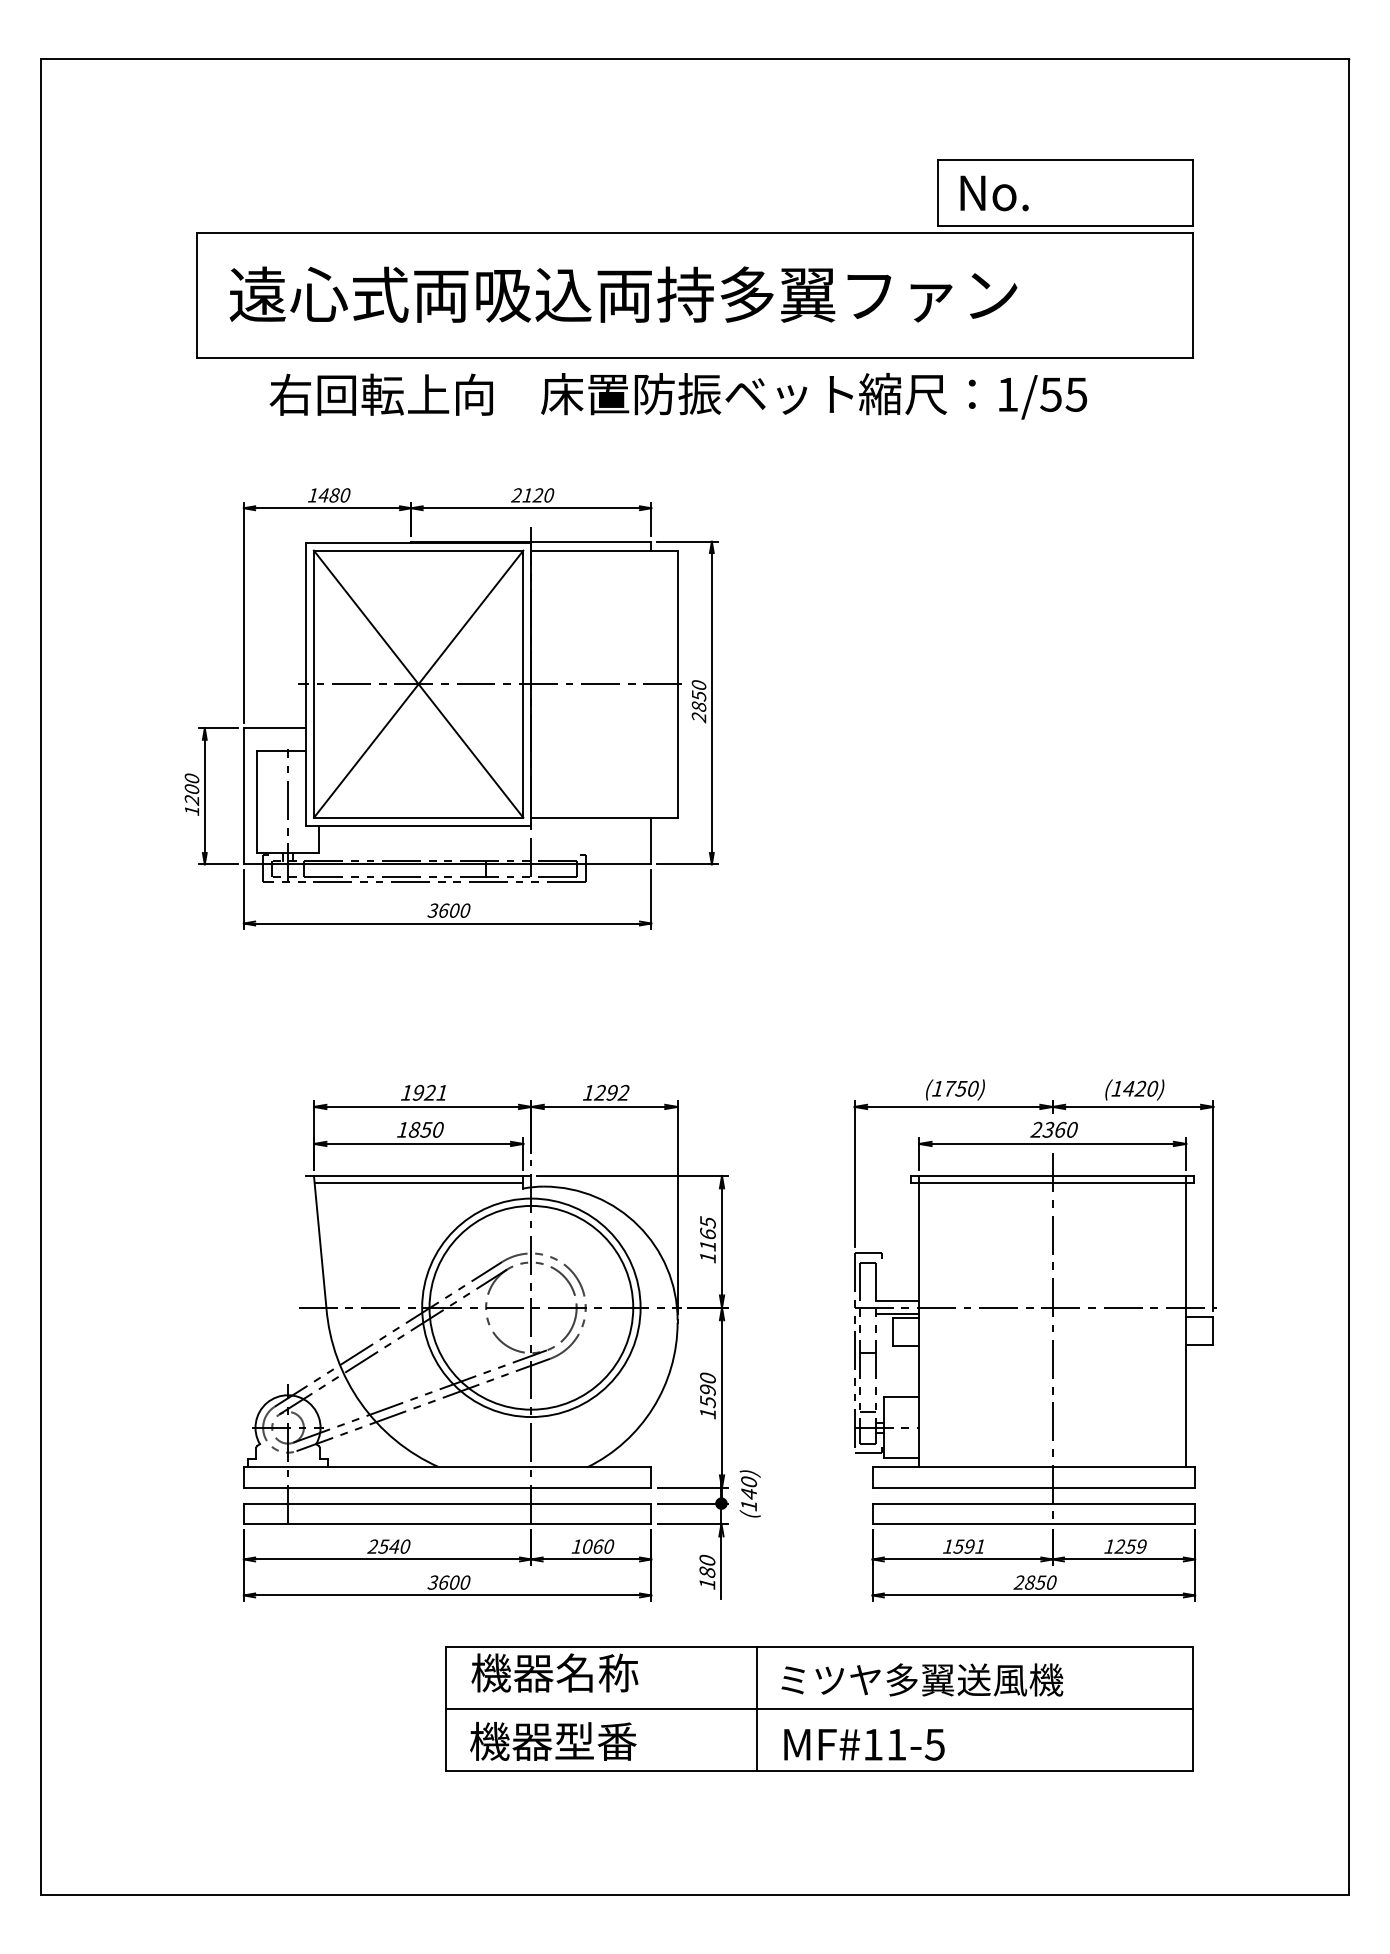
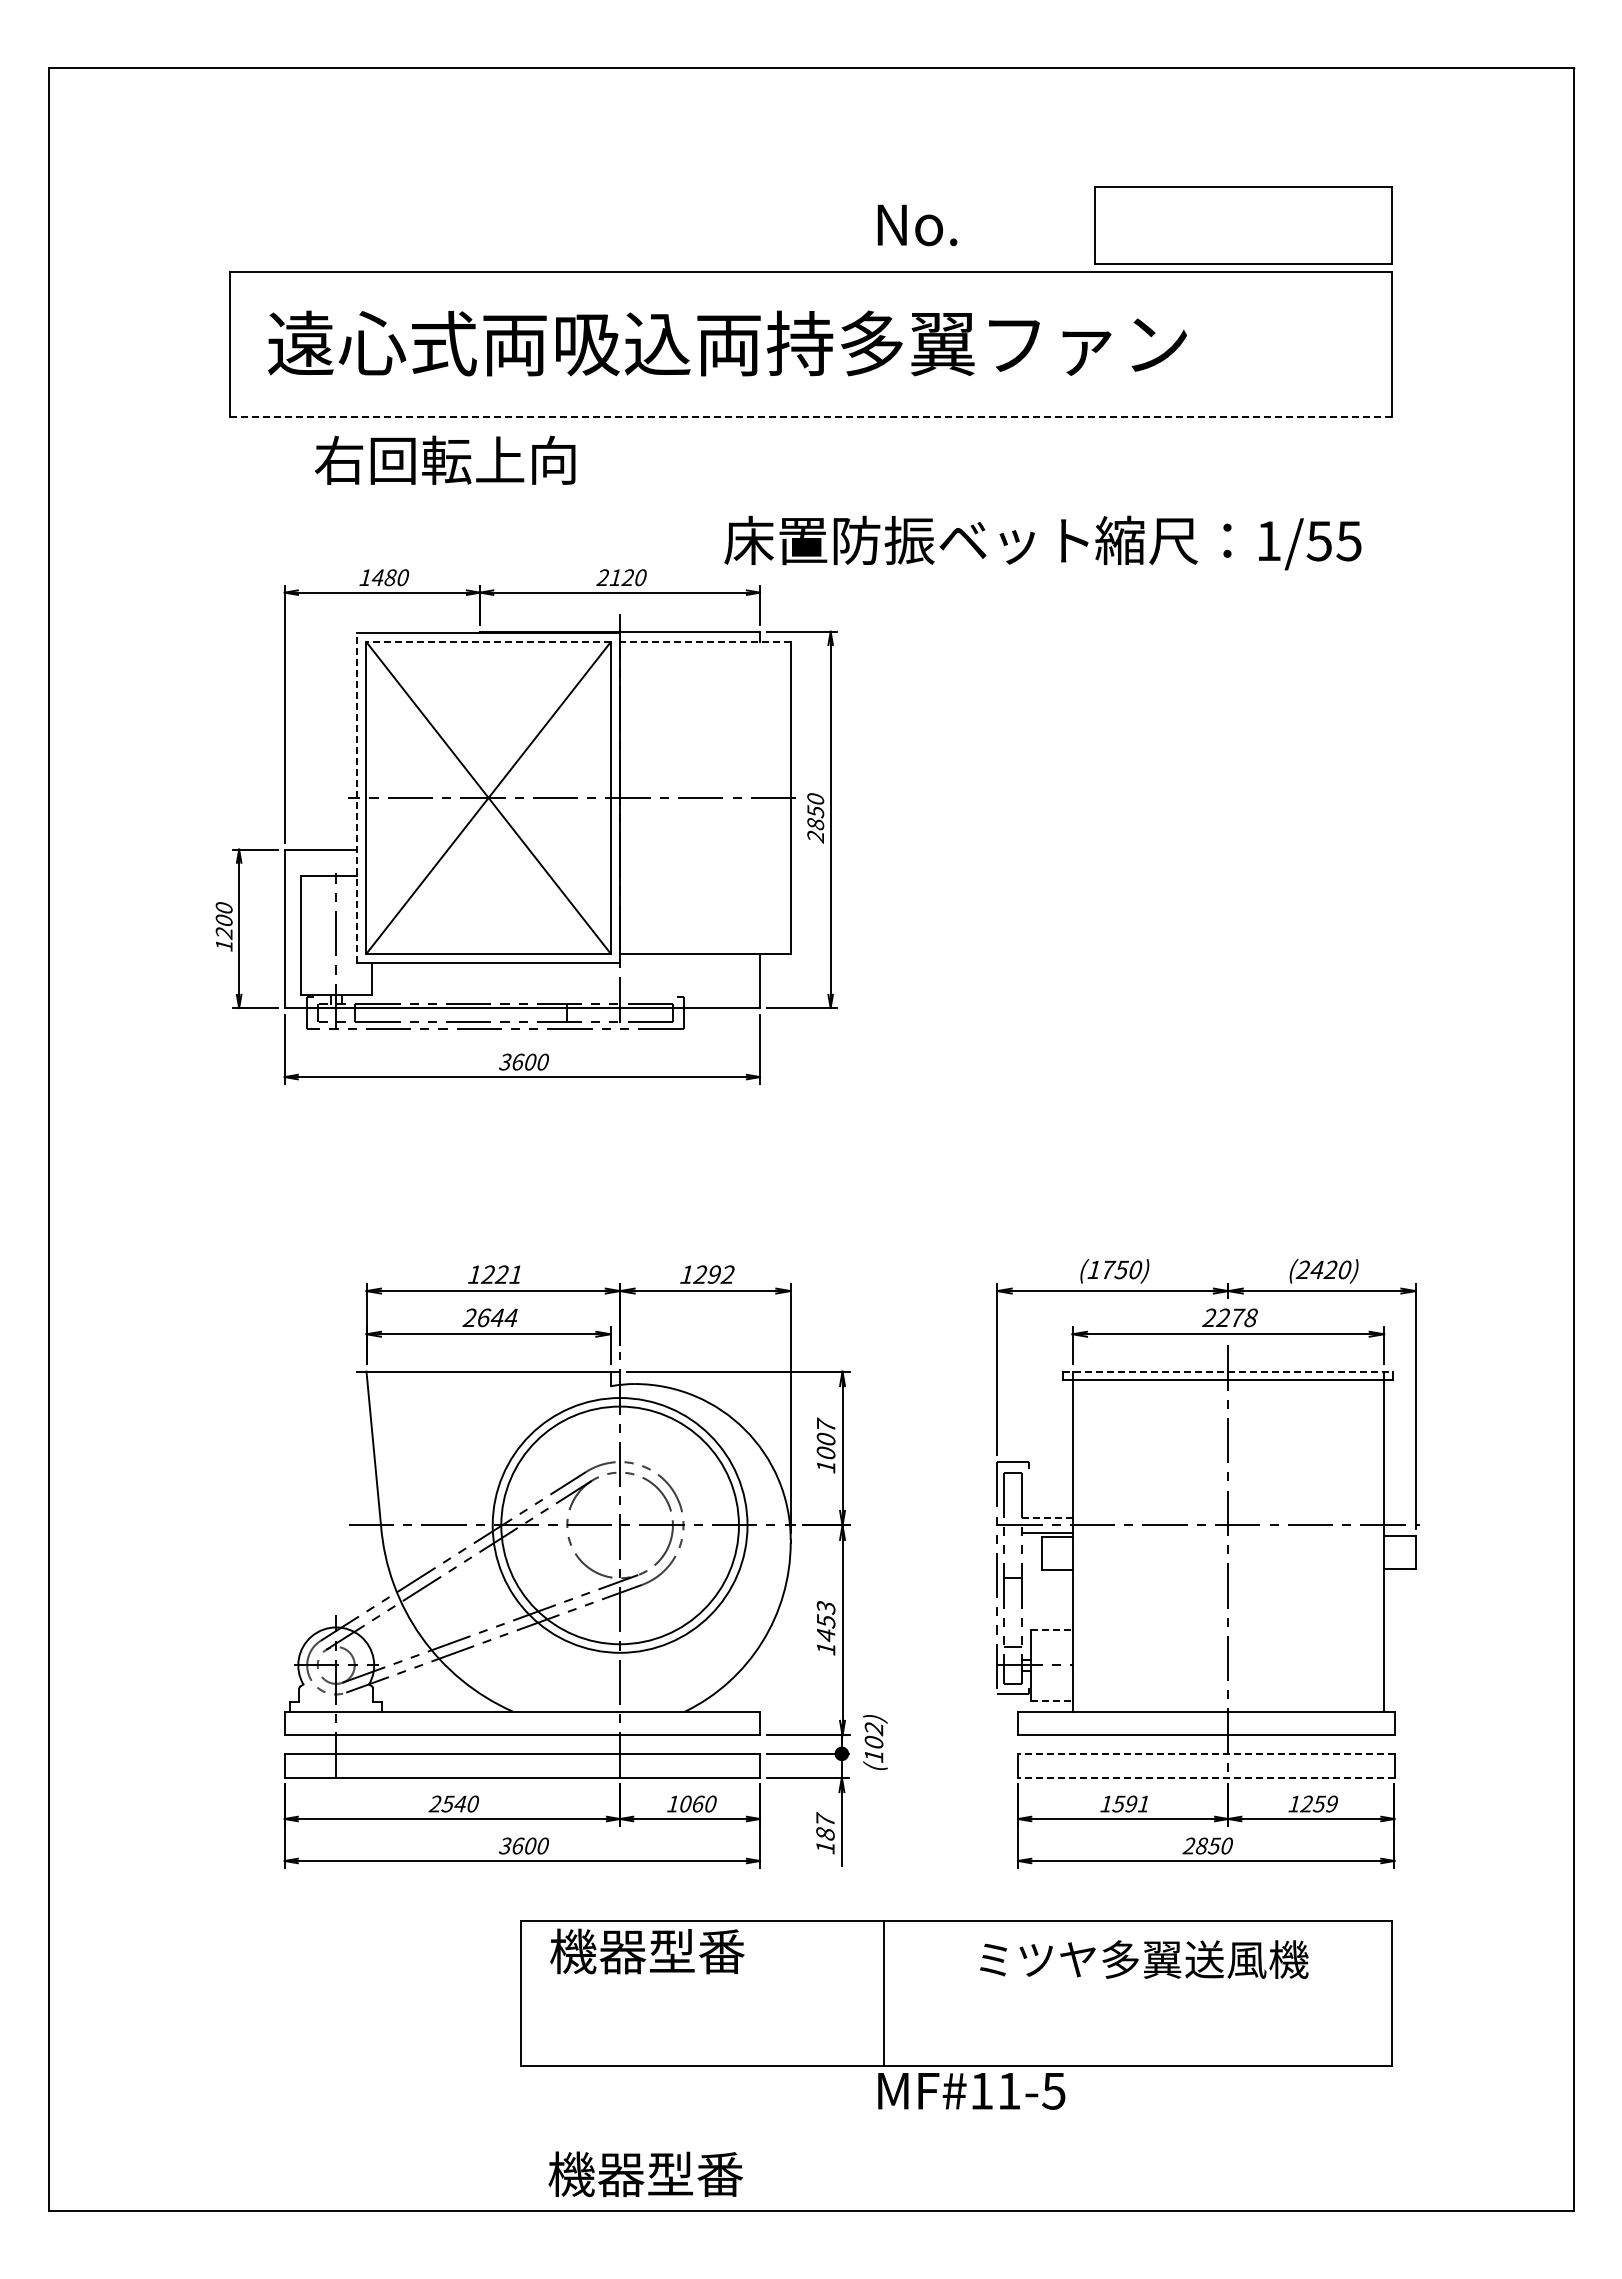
text: (994, 193) -> (917, 225), moved
line: (695, 358) -> (811, 417), solid -> dashed
text: (813, 395) -> (1042, 542), moved
line: (418, 550) -> (488, 642), solid -> dashed
line: (603, 550) -> (704, 642), solid -> dashed
line: (306, 683) -> (357, 797), solid -> dashed
text: (1116, 1088) -> (1302, 1269), (1420) -> (2420)
text: (417, 1092) -> (487, 1274), 1921 -> 1221
text: (419, 1129) -> (489, 1317), 1850 -> 2644
text: (1059, 1129) -> (1236, 1317), 2360 -> 2278
line: (1052, 1175) -> (1228, 1371), solid -> dashed
line: (418, 1183) -> (488, 1380), removed
text: (707, 1233) -> (825, 1438), 1165 -> 1007
line: (897, 1301) -> (1047, 1517), solid -> dashed
text: (707, 1390) -> (825, 1621), 1590 -> 1453
line: (901, 1397) -> (1051, 1629), solid -> dashed
line: (901, 1458) -> (1051, 1701), solid -> dashed
text: (748, 1487) -> (873, 1735), (140) -> (102)
line: (1033, 1503) -> (1205, 1753), solid -> dashed
line: (1033, 1523) -> (1205, 1777), solid -> dashed
text: (707, 1559) -> (825, 1819), 180 -> 187
text: (596, 1673) -> (696, 1951), 機器名称 -> 機器型番
text: (922, 1679) -> (1144, 1959), moved
line: (818, 1709) -> (955, 1993), removed
text: (553, 1741) -> (645, 2174), moved
text: (864, 1745) -> (971, 2091), moved

